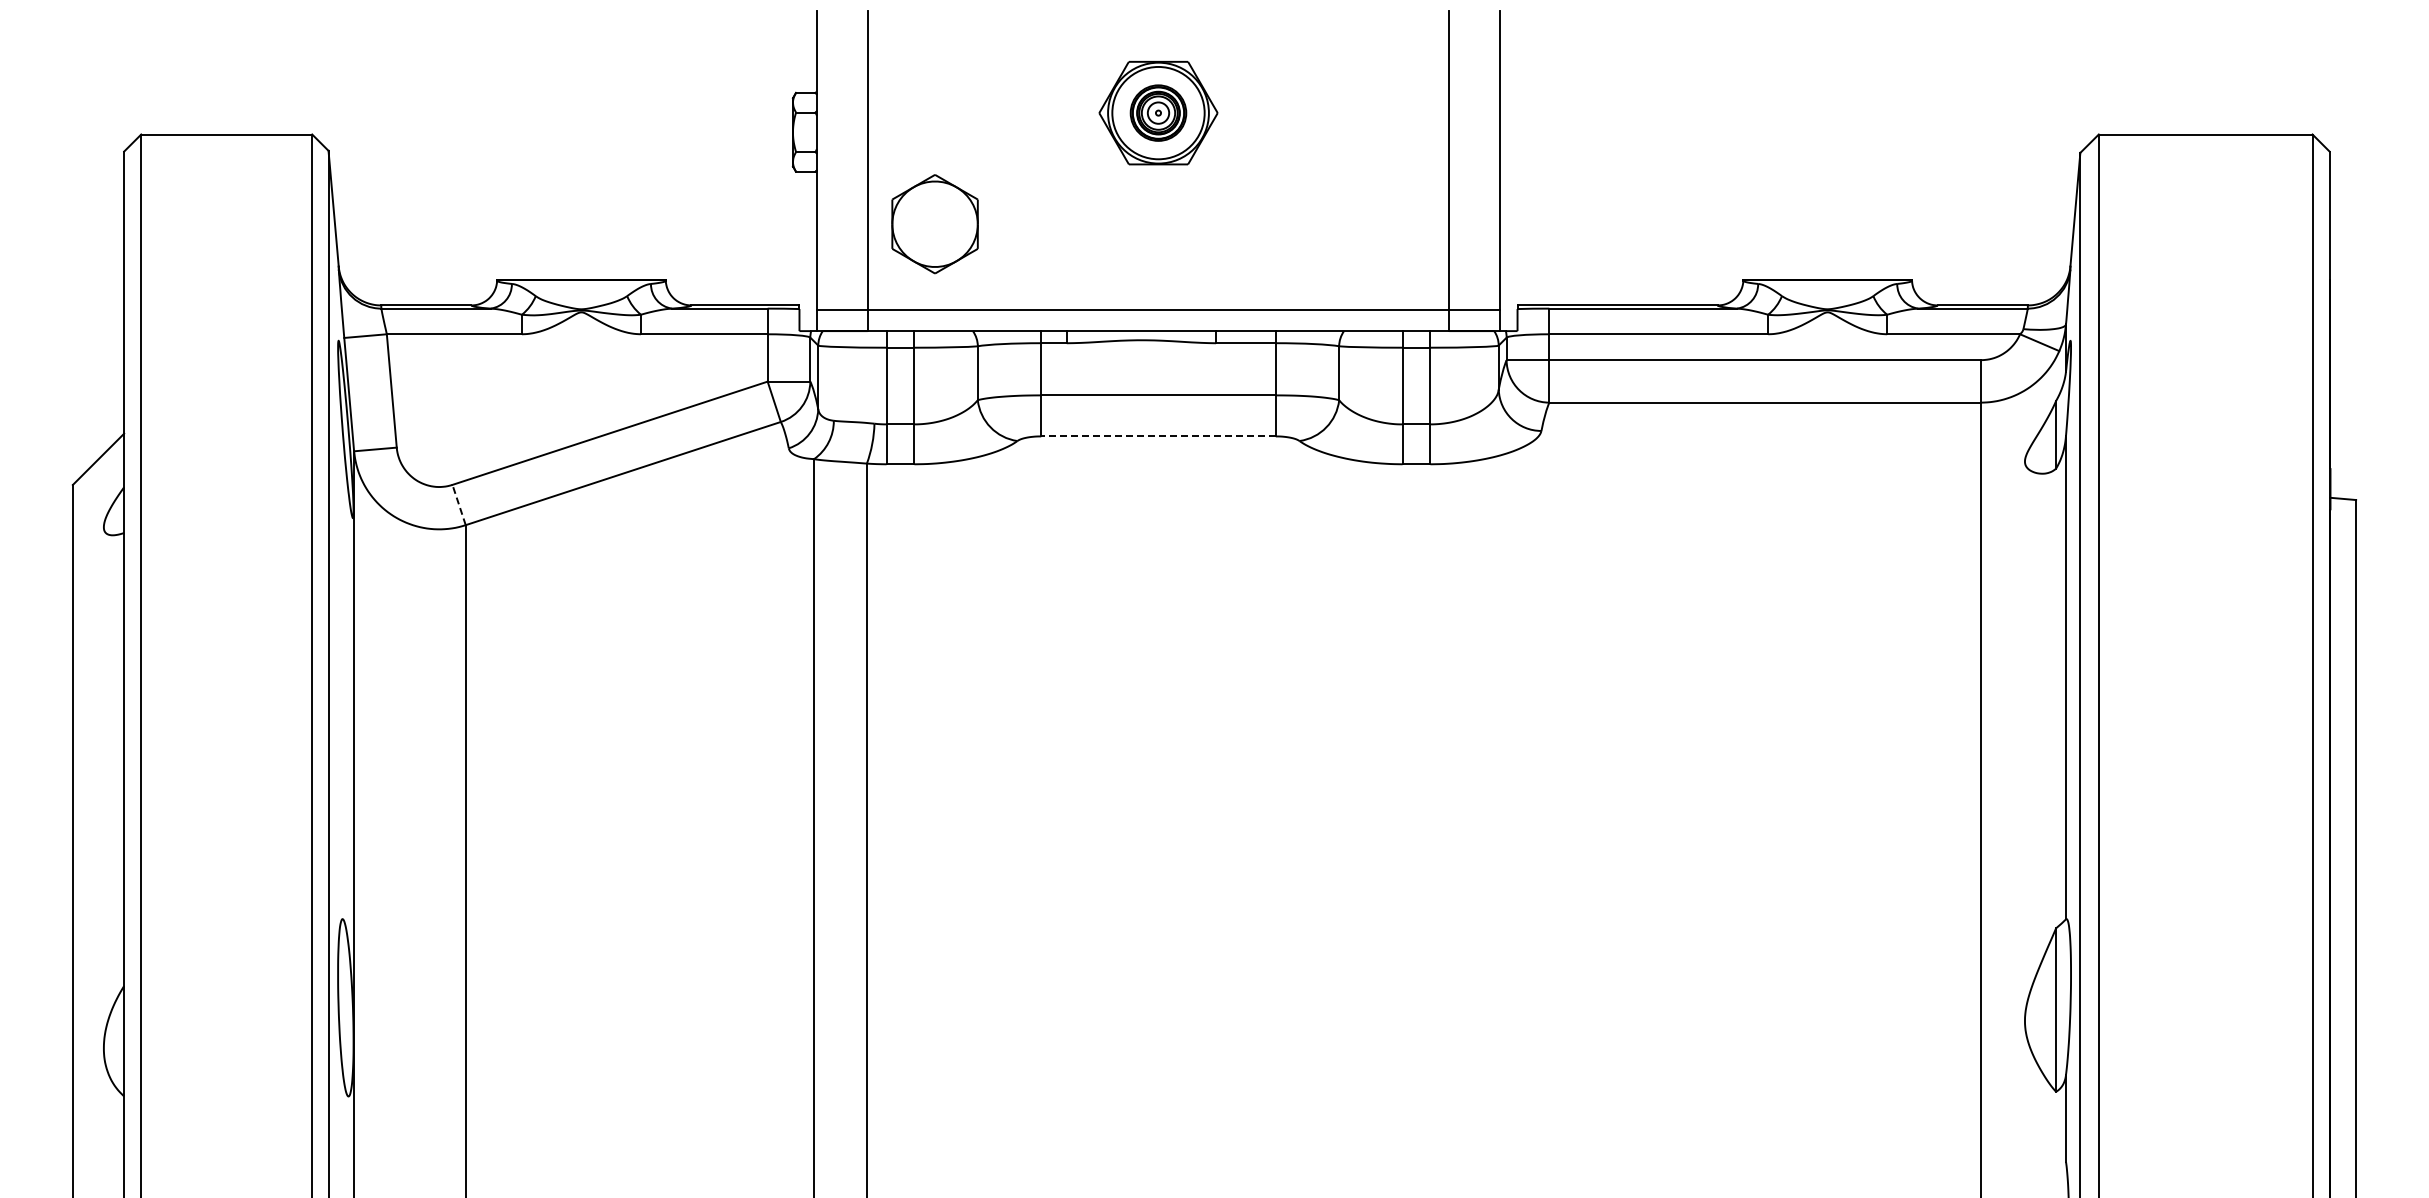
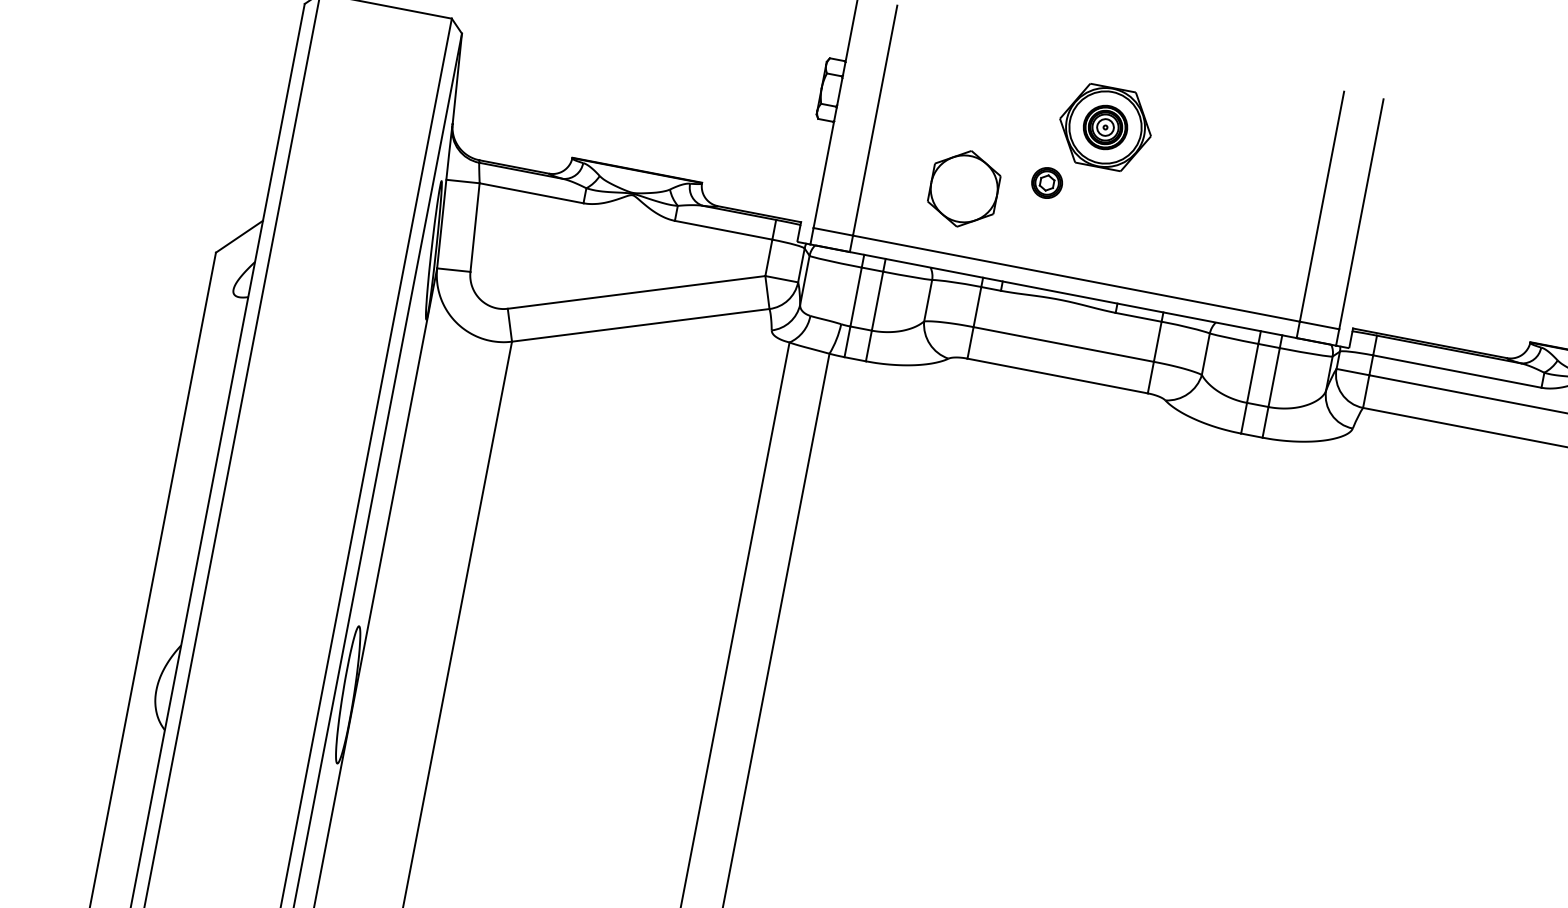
part: (1098, 196) -> (1047, 182), added
part: (934, 224) -> (963, 188), moved
line: (1158, 436) -> (1057, 376), dashed -> solid
line: (458, 504) -> (509, 324), dashed -> solid

